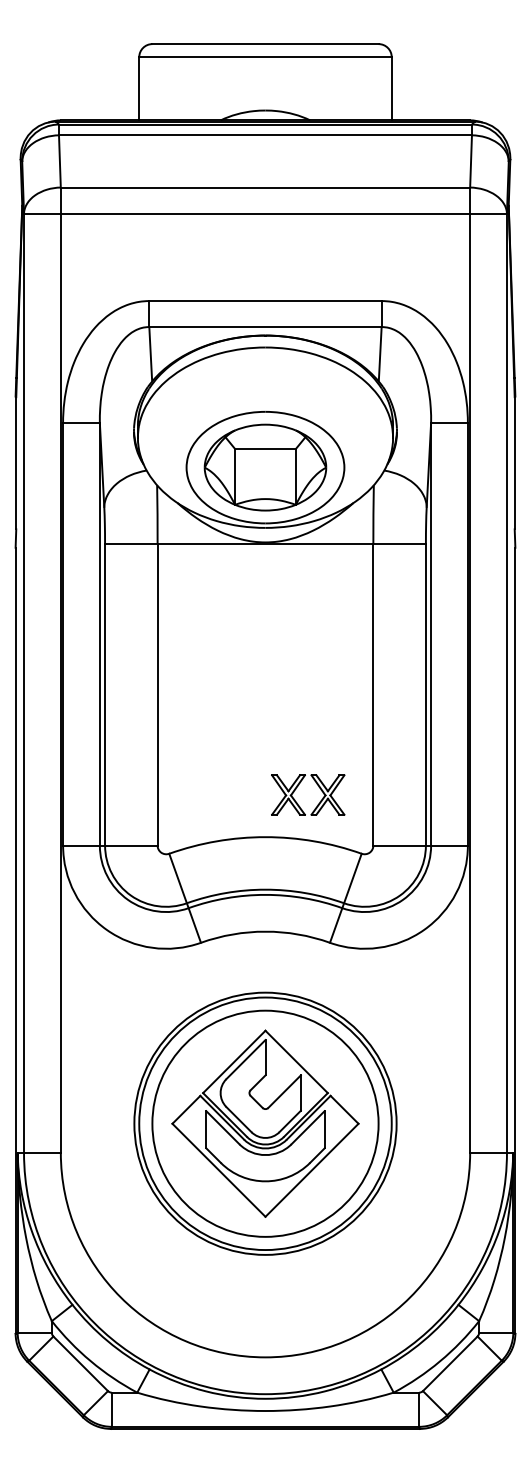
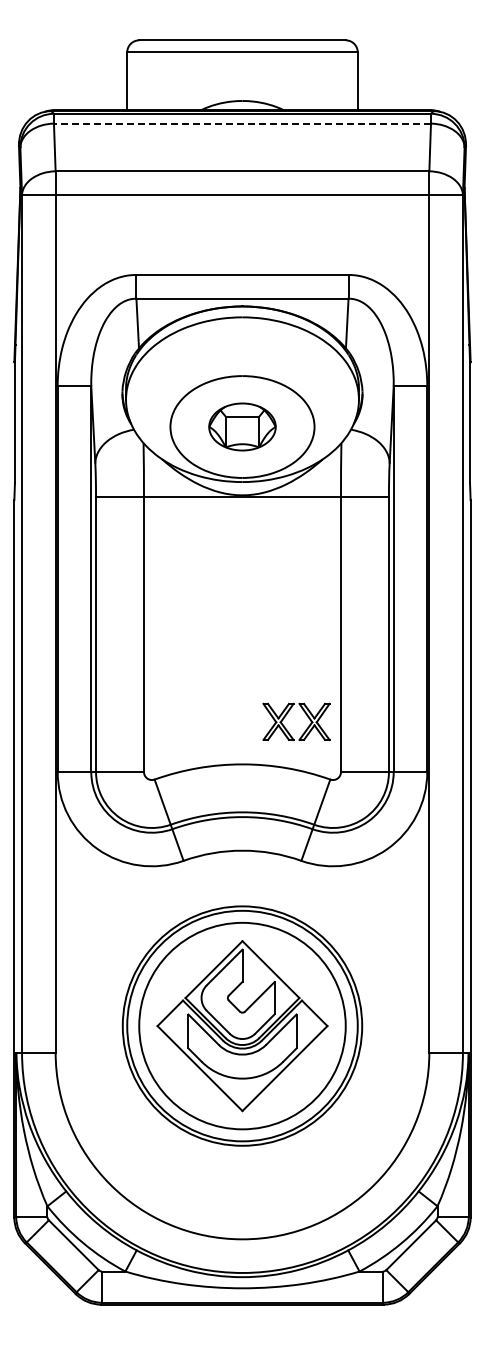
line: (265, 135) -> (242, 123), solid -> dashed
part: (265, 467) -> (242, 426), size x0.6
part: (298, 786) -> (287, 714), moved

